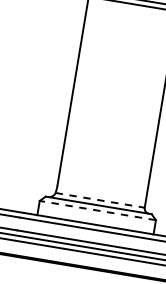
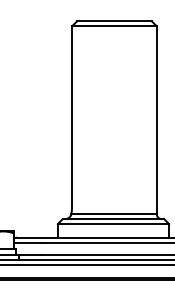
line: (100, 200) -> (114, 214), dashed -> solid
line: (97, 211) -> (113, 224), dashed -> solid

